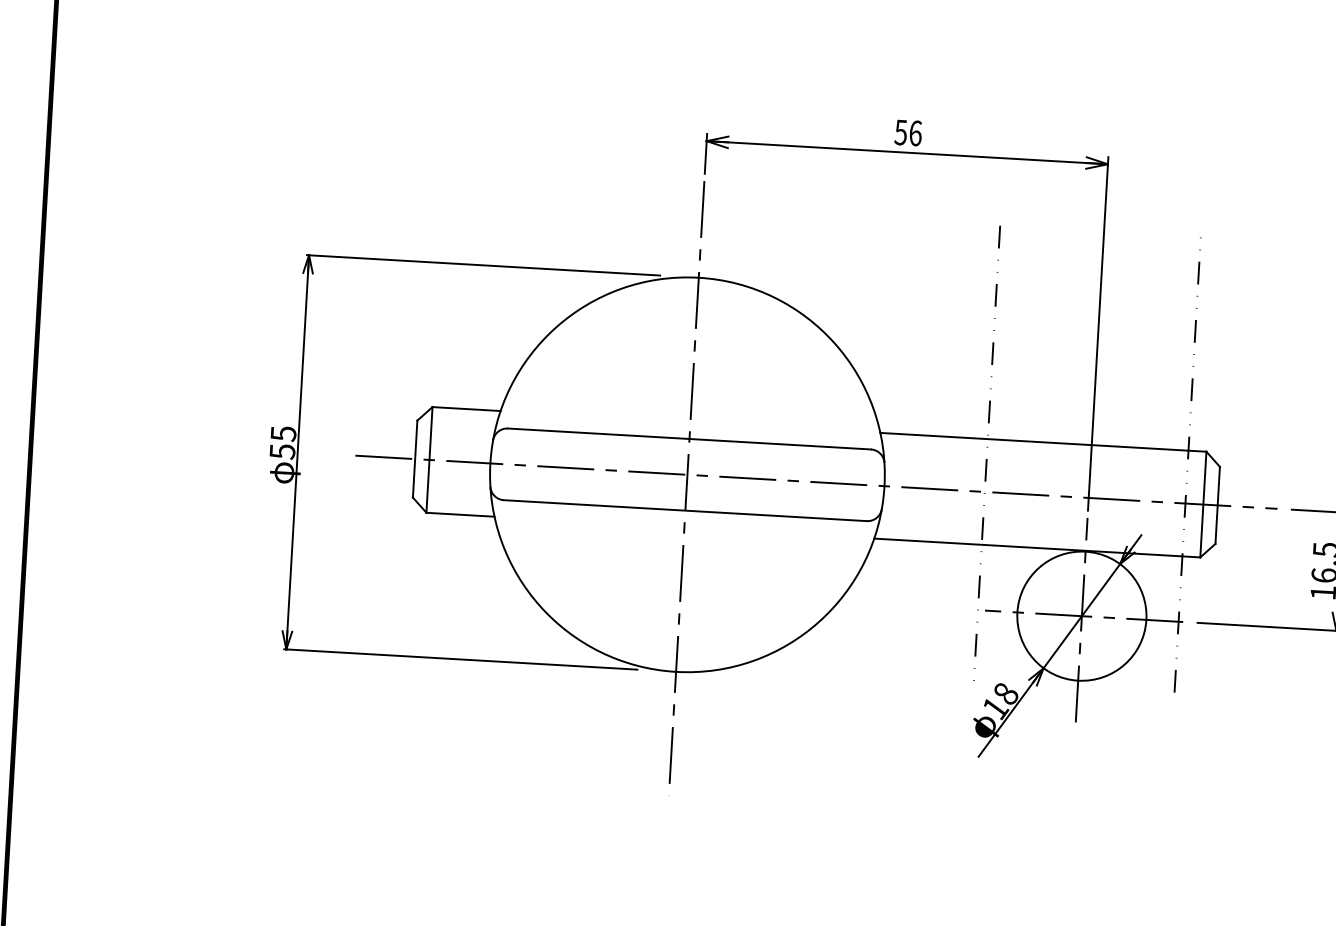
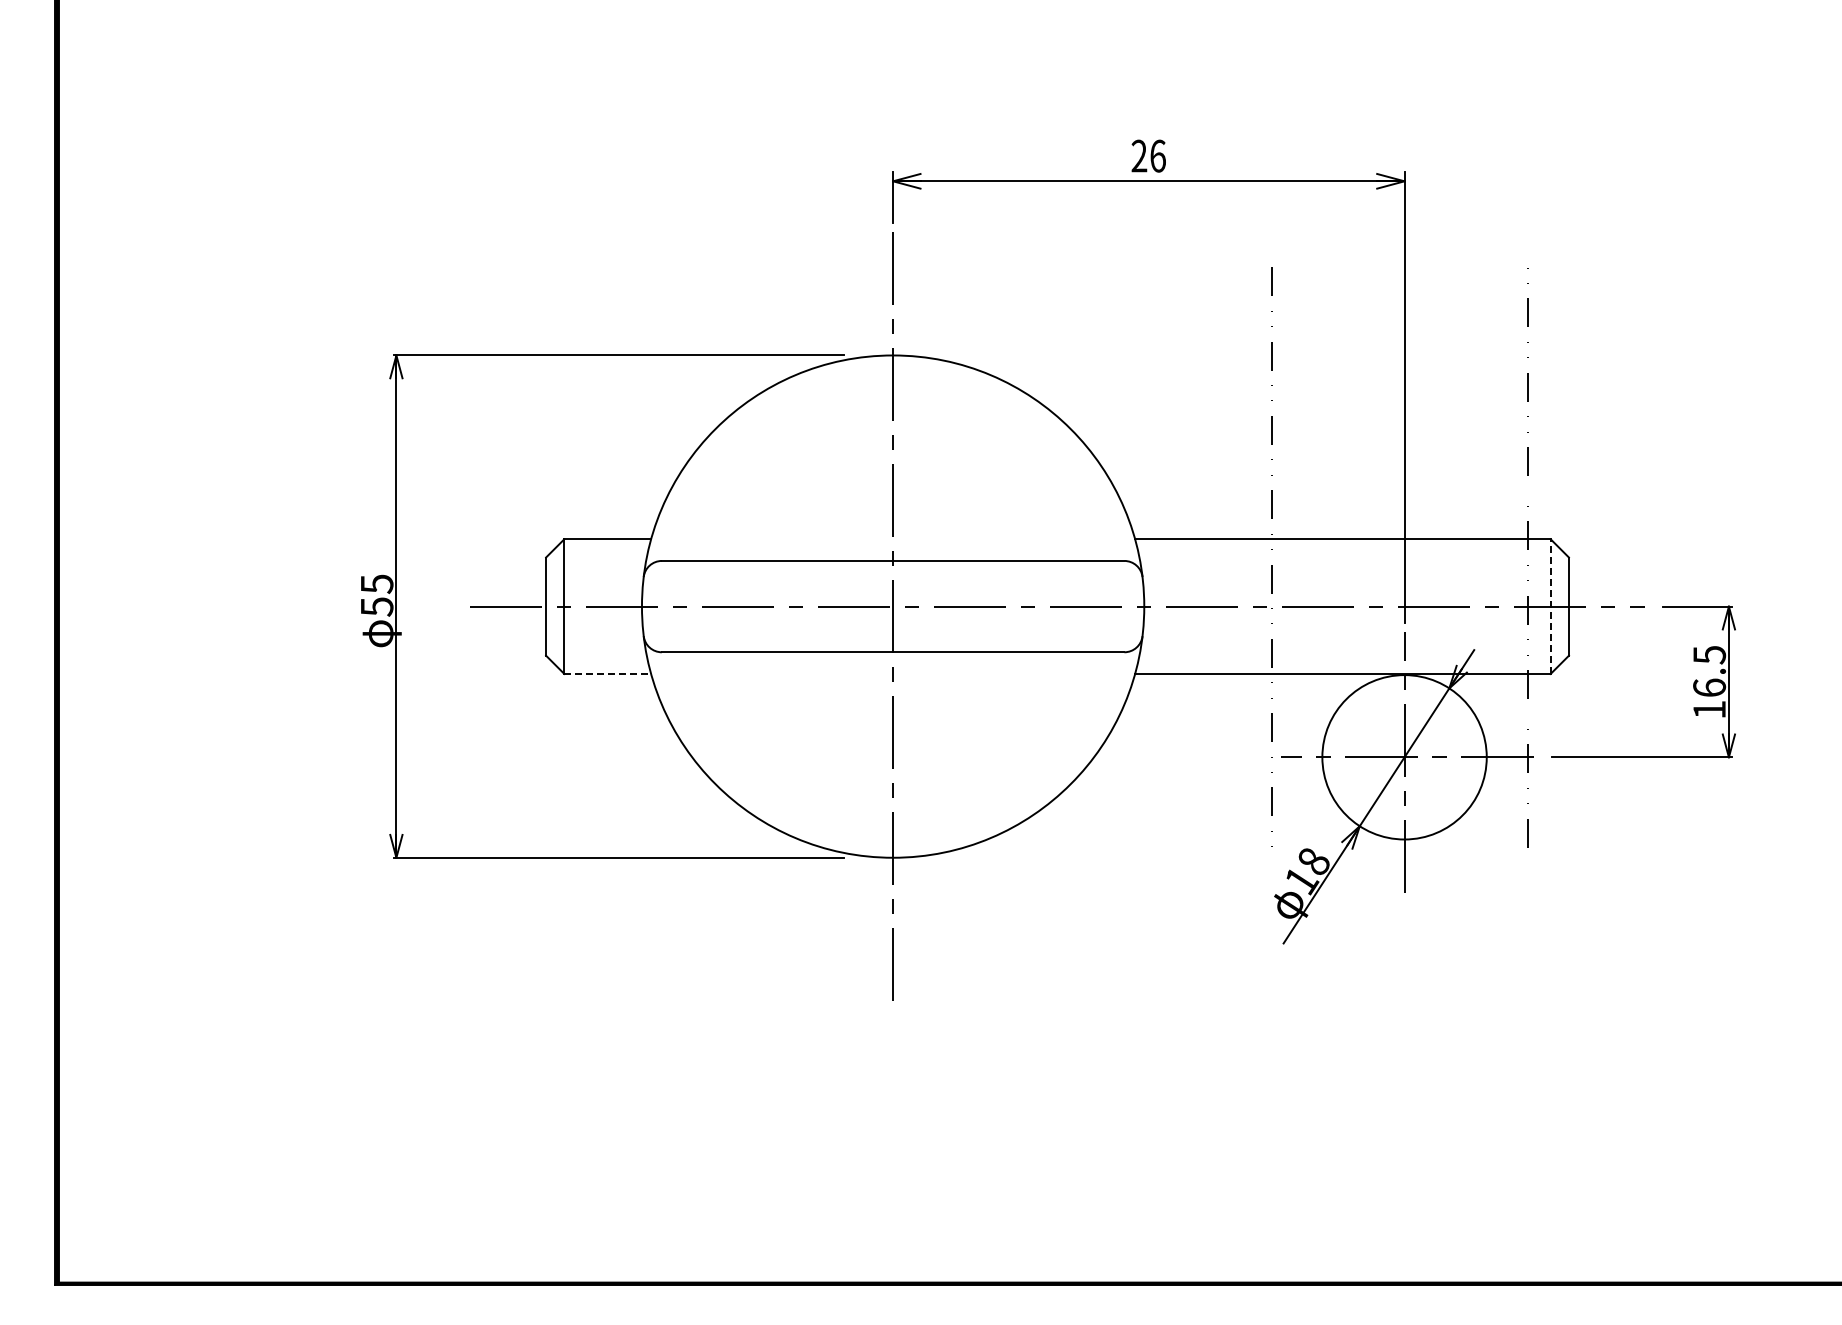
text: (901, 132) -> (1139, 155), 56 -> 26
line: (1203, 504) -> (1550, 606), solid -> dashed
line: (461, 514) -> (608, 673), solid -> dashed

